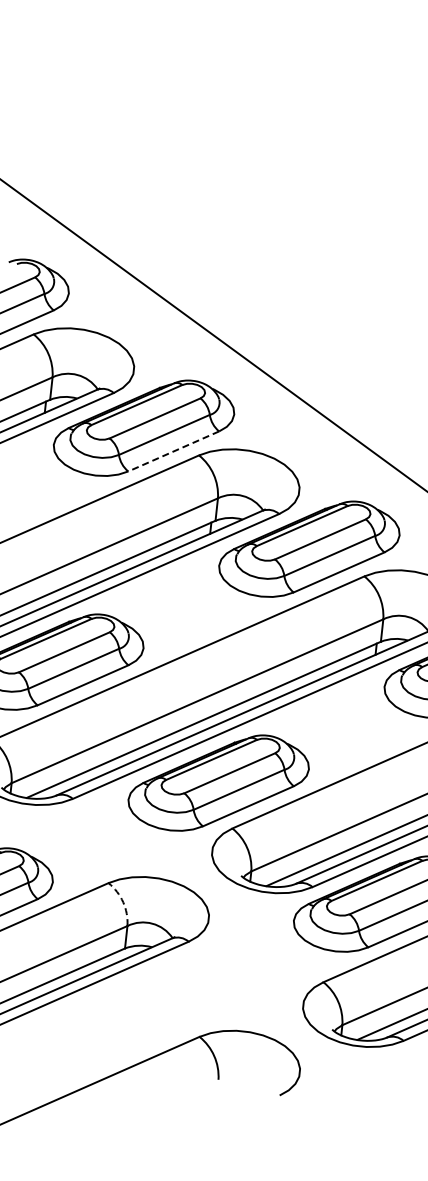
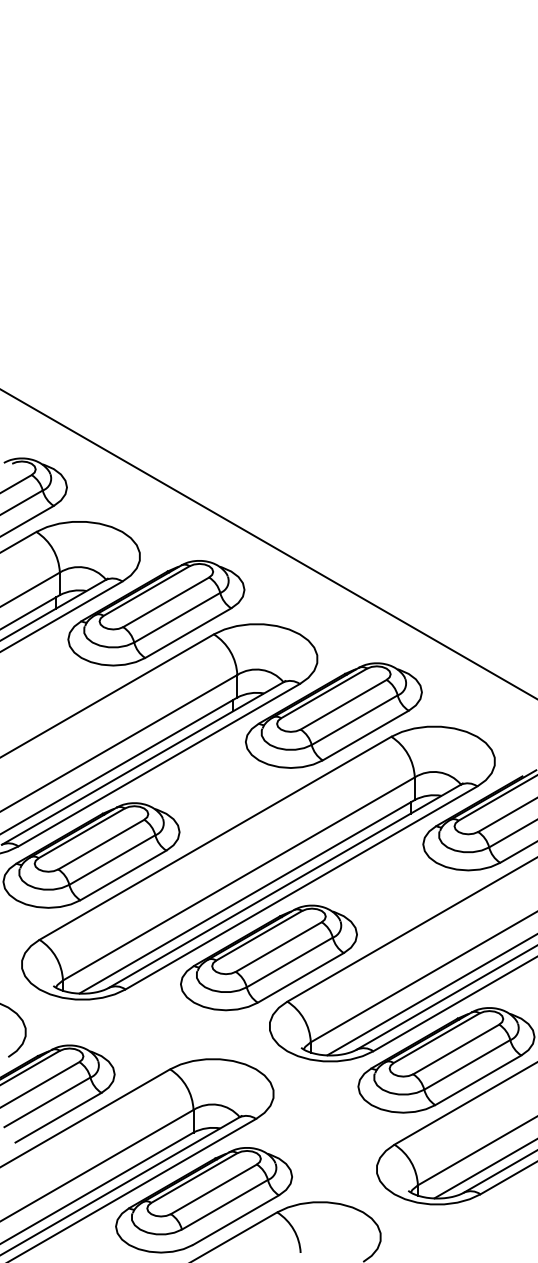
line: (173, 451) -> (188, 633), dashed -> solid
arc: (122, 901) -> (186, 1086), dashed -> solid
part: (127, 1017) -> (203, 1200), added

